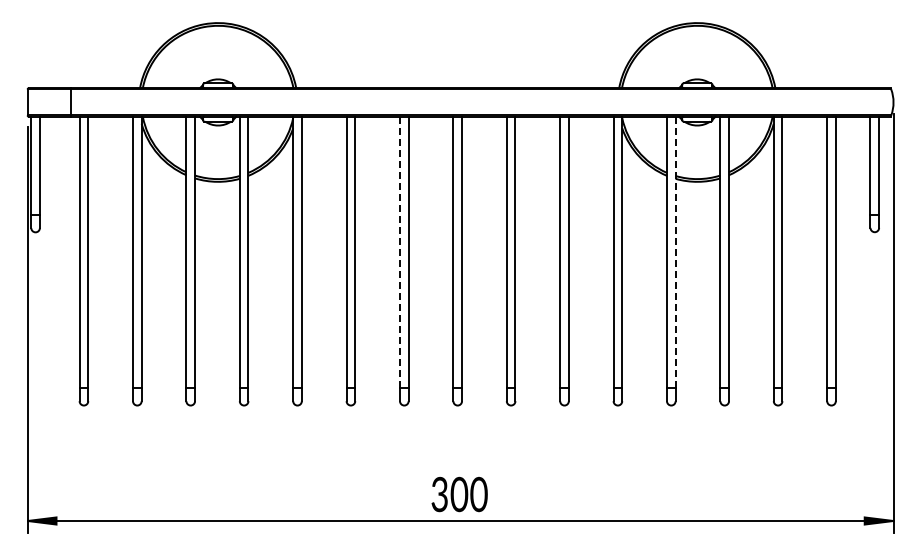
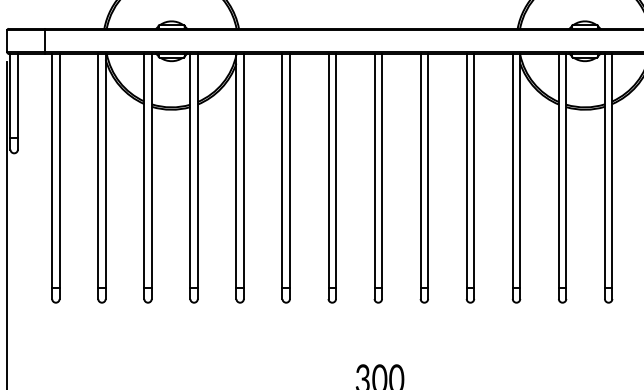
line: (399, 252) -> (328, 170), dashed -> solid
line: (675, 252) -> (566, 170), dashed -> solid

